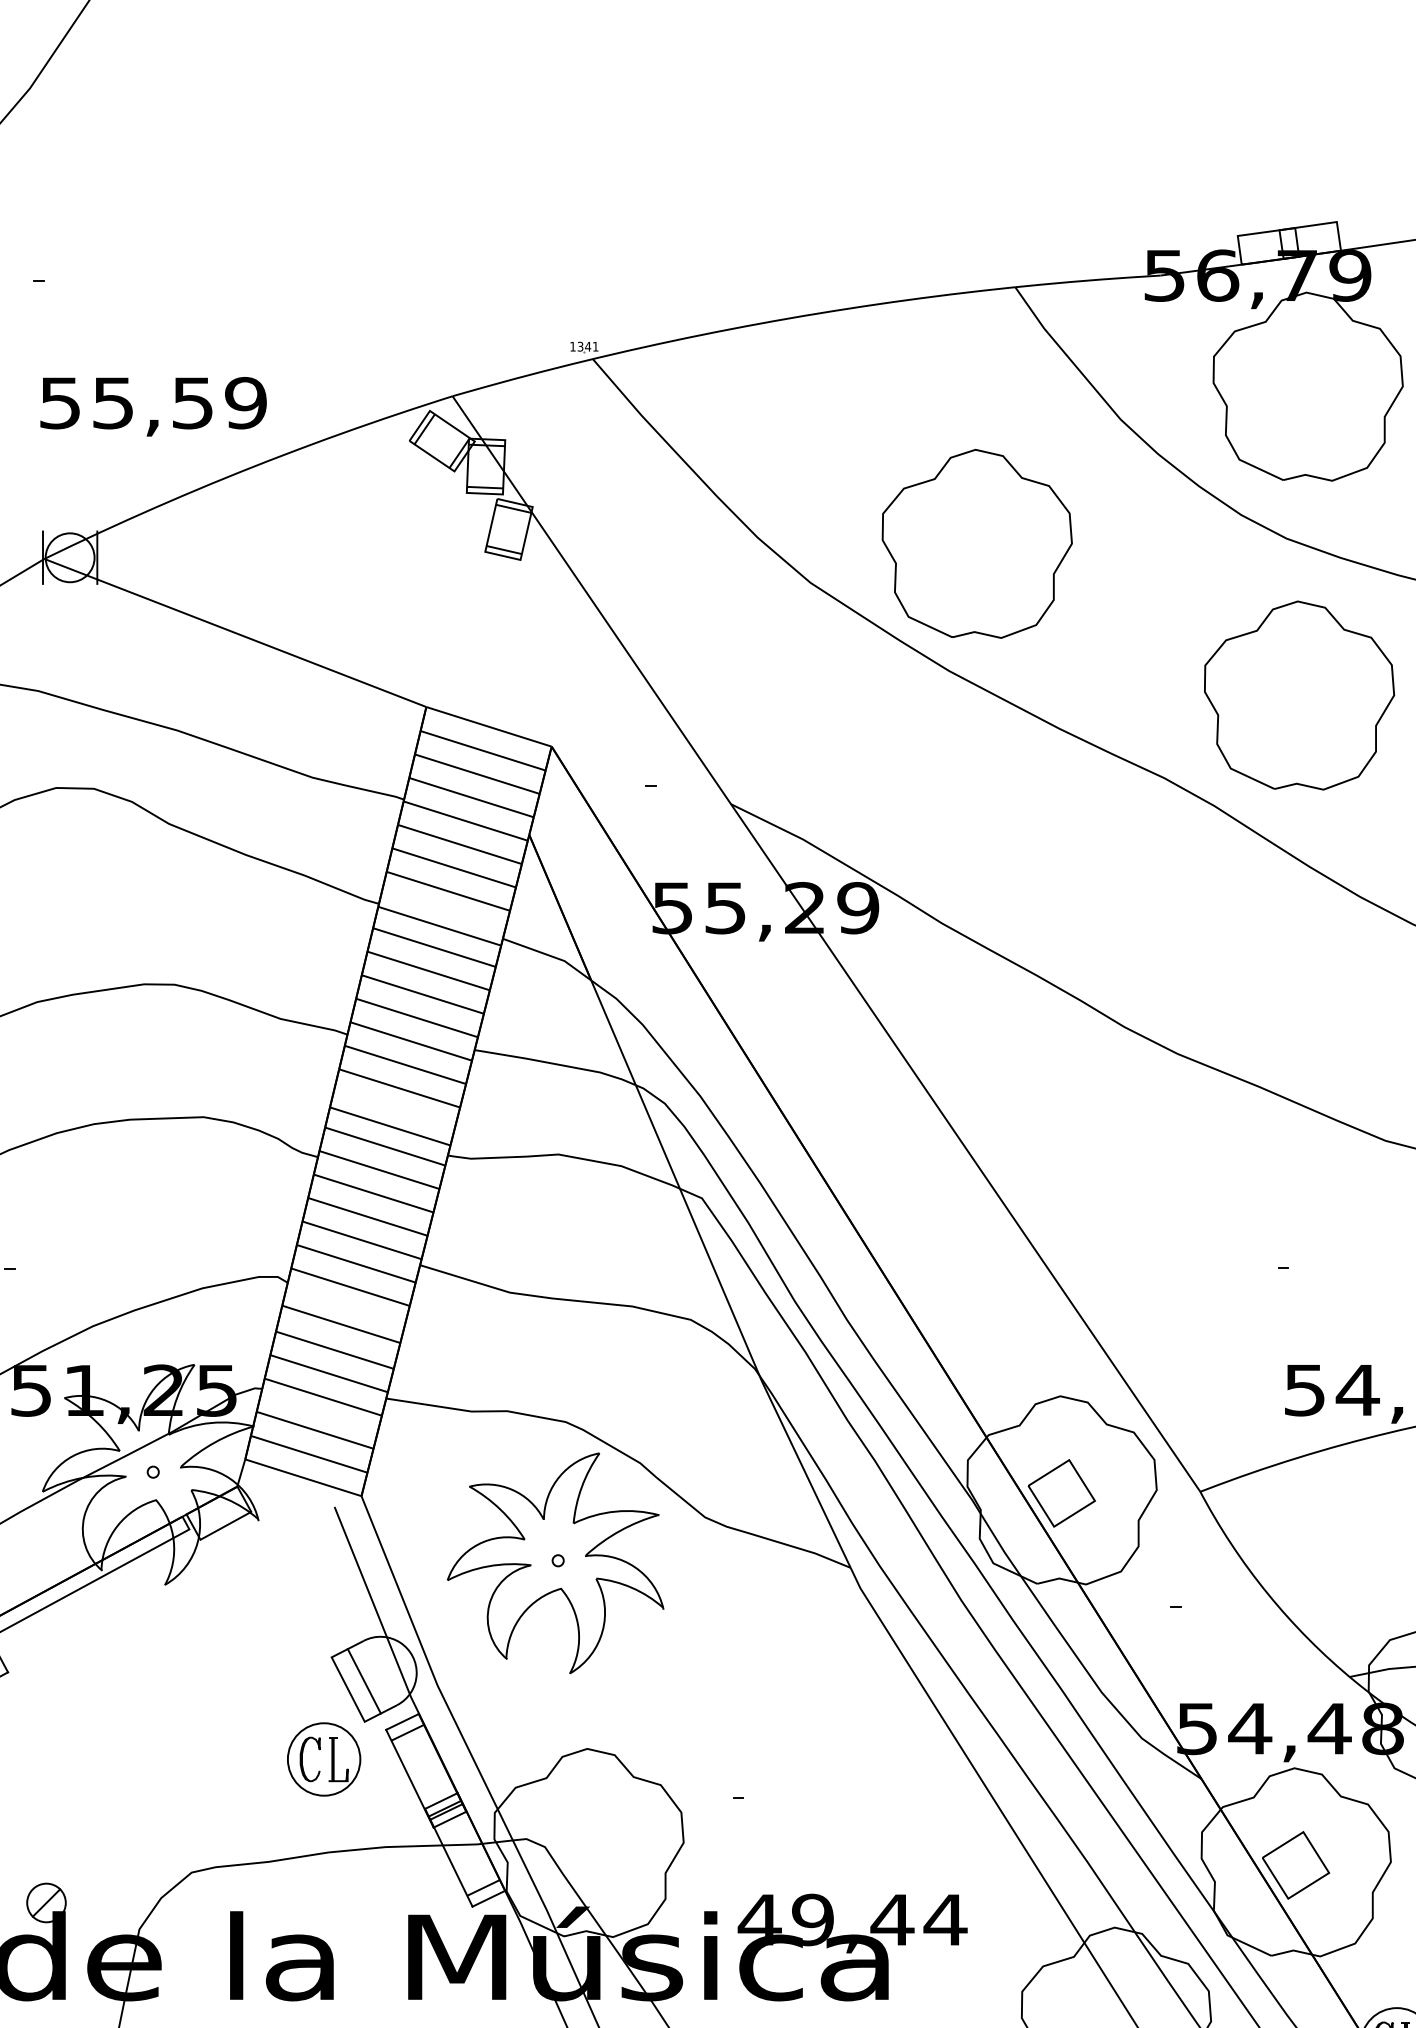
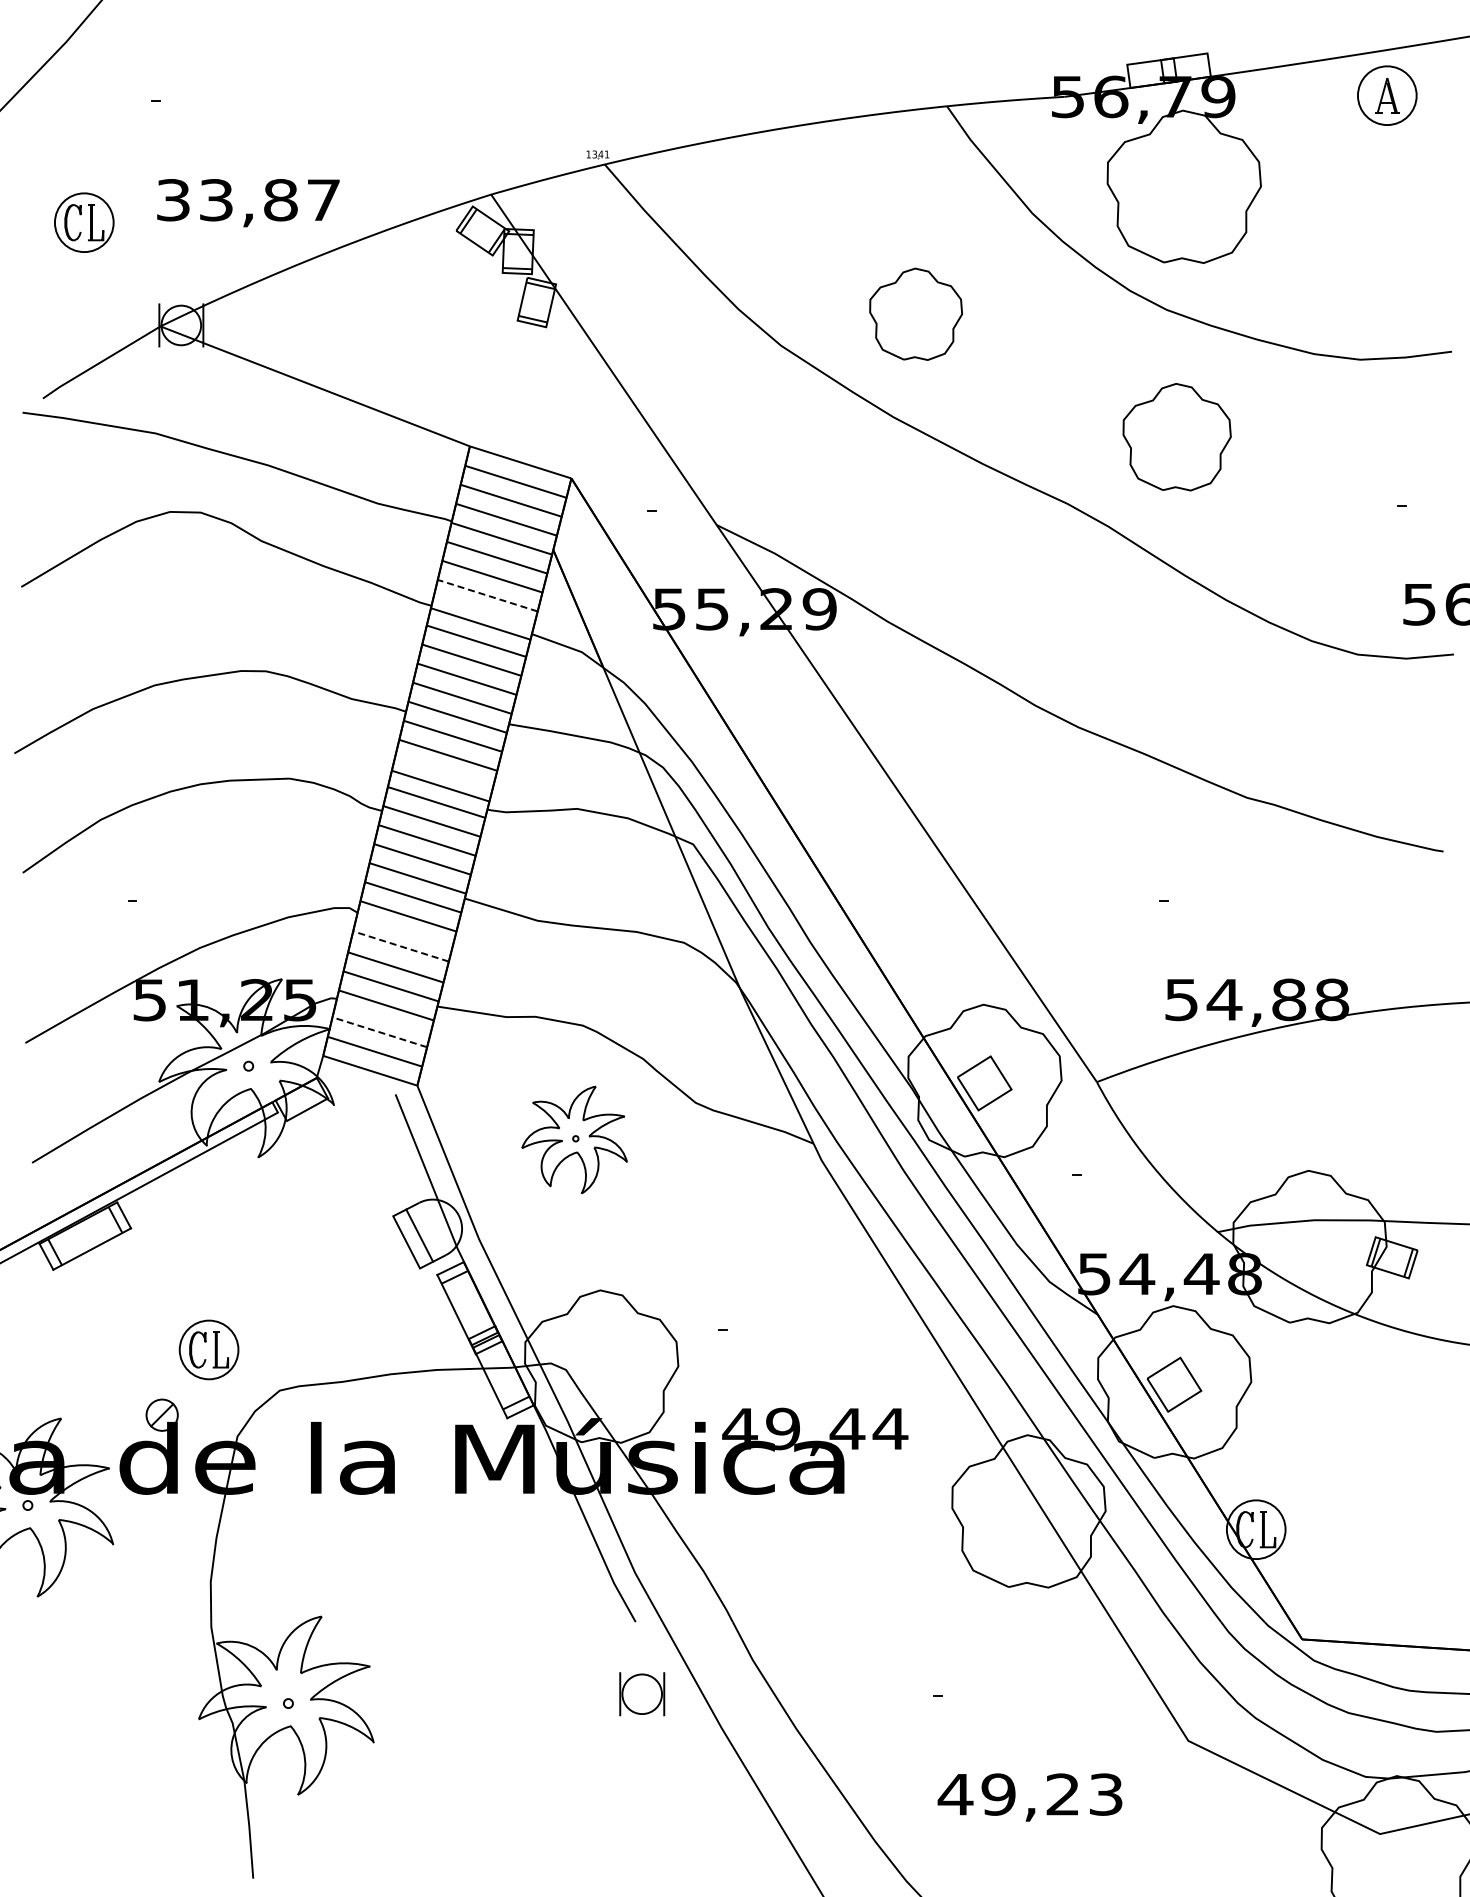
text: (153, 403) -> (248, 200), 55,59 -> 33,87
part: (976, 544) -> (915, 314), size x0.6
part: (1298, 696) -> (1176, 437), size x0.7
line: (448, 891) -> (487, 595), solid -> dashed
line: (340, 1324) -> (400, 946), solid -> dashed
line: (314, 1430) -> (379, 1032), solid -> dashed
part: (555, 1562) -> (574, 1139), size x0.6
part: (323, 1758) -> (208, 1349), moved

